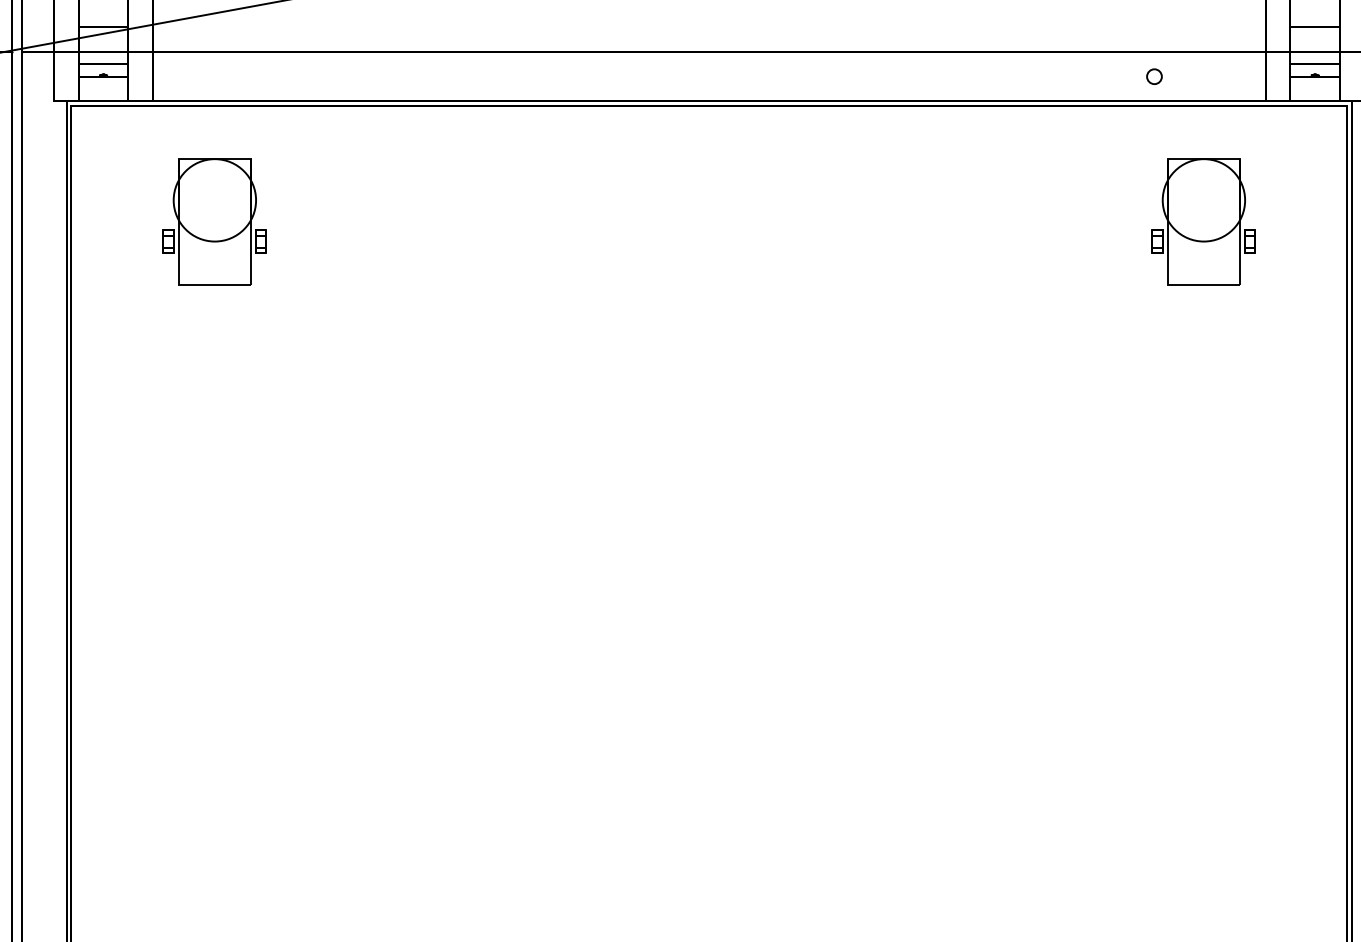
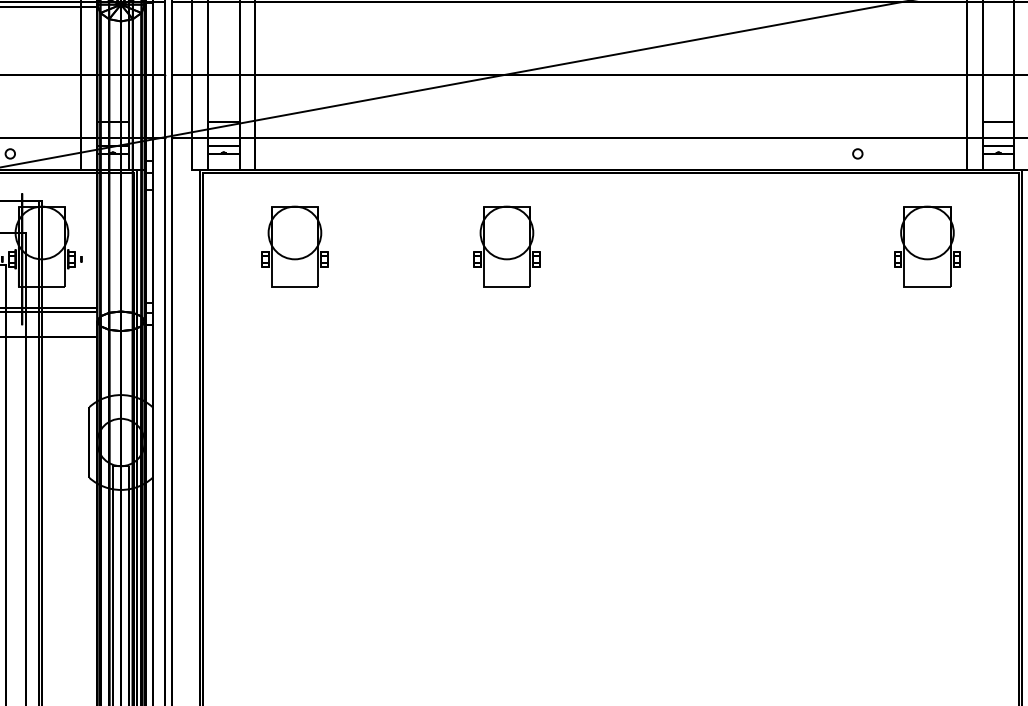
circle: (1153, 76) -> (857, 153), moved
part: (545, 221) -> (506, 246), added

